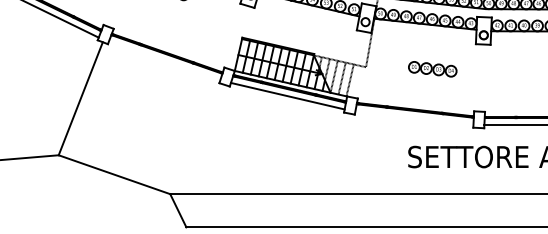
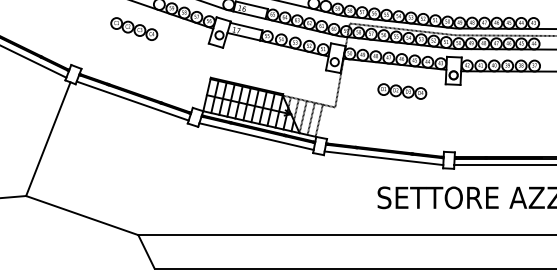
line: (164, 60) -> (132, 100), added
part: (432, 69) -> (402, 91), moved
line: (414, 117) -> (383, 158), added

